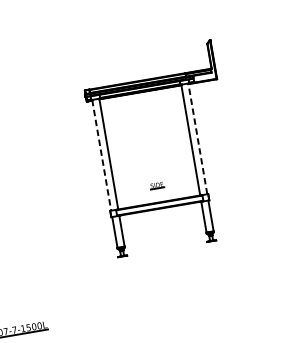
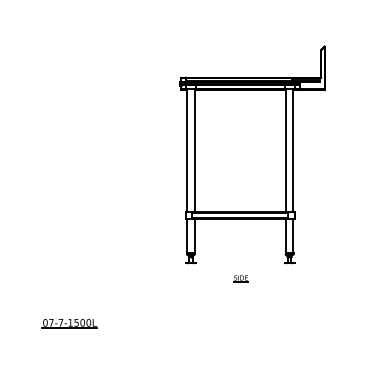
line: (197, 138) -> (293, 150), dashed -> solid
line: (101, 156) -> (186, 151), dashed -> solid
part: (156, 185) -> (240, 278), moved

